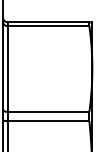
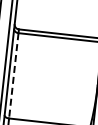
line: (7, 69) -> (13, 76), solid -> dashed

